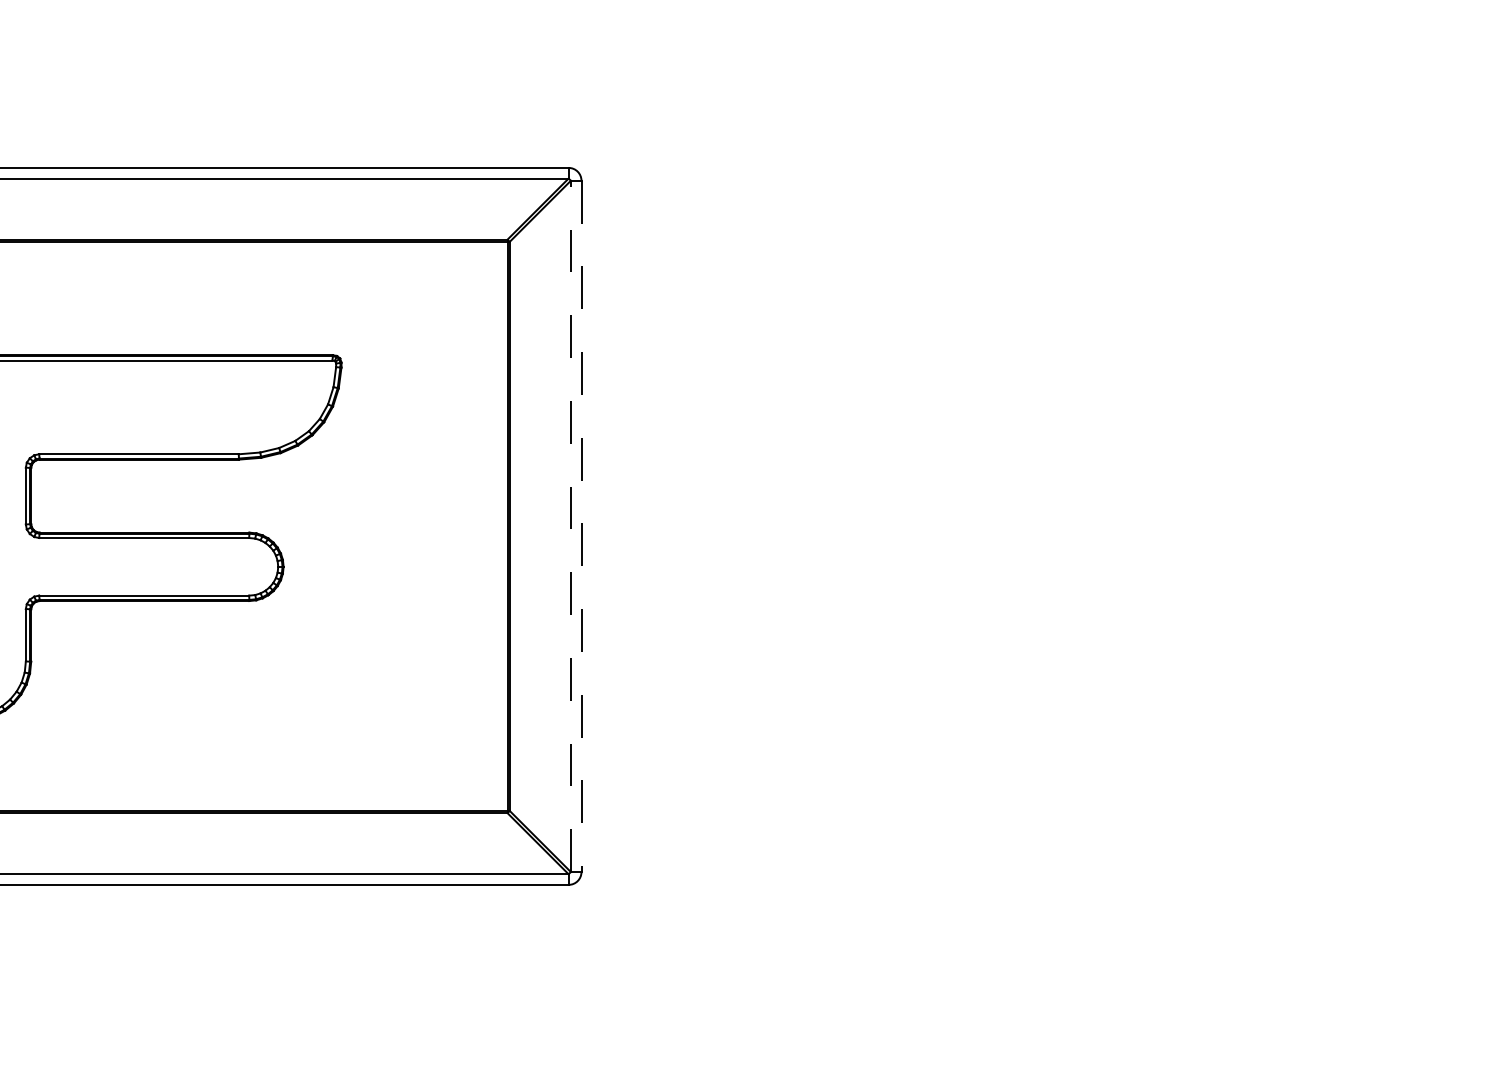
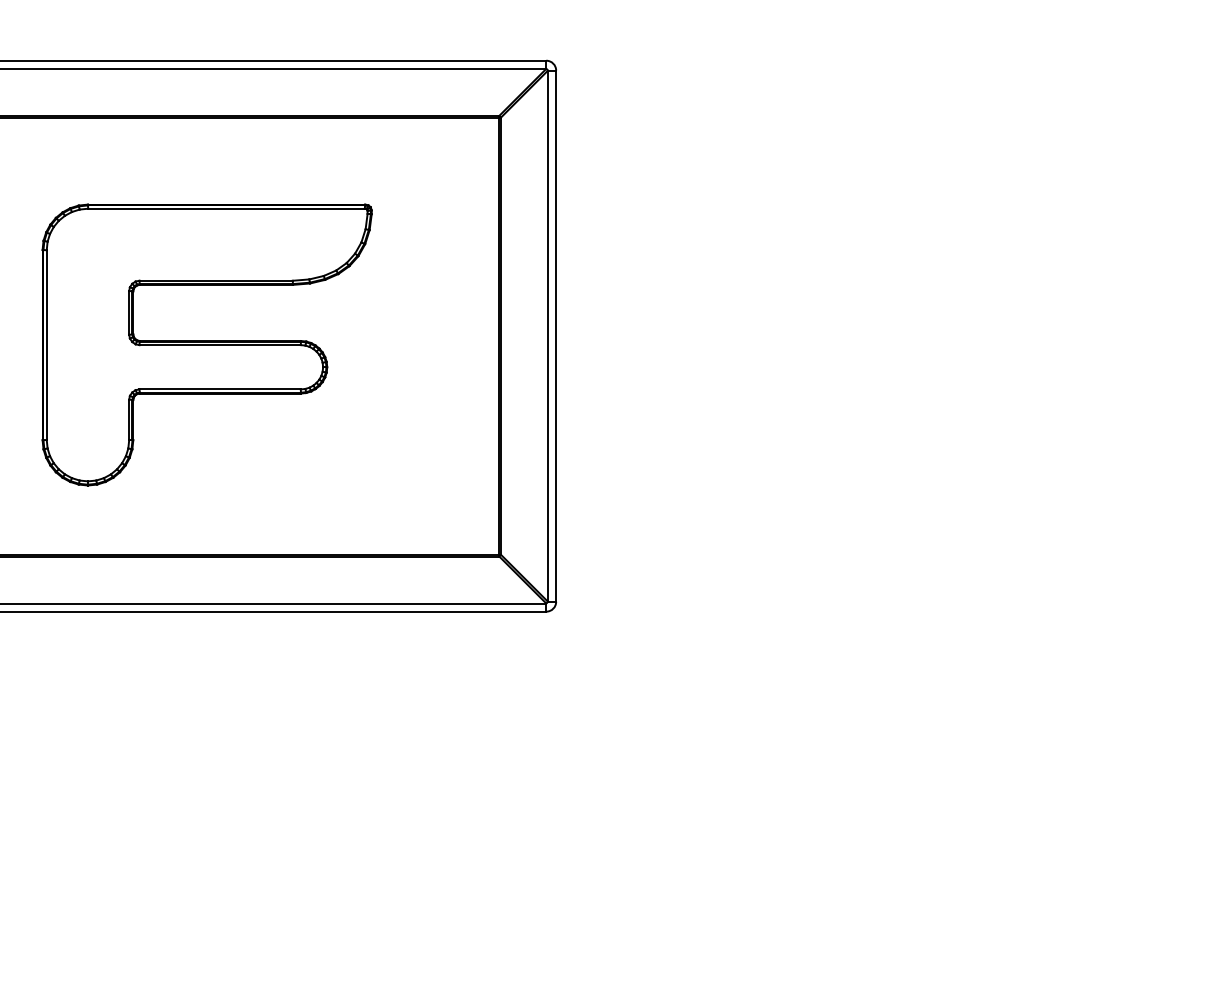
line: (571, 526) -> (548, 336), dashed -> solid
line: (581, 526) -> (556, 336), dashed -> solid

